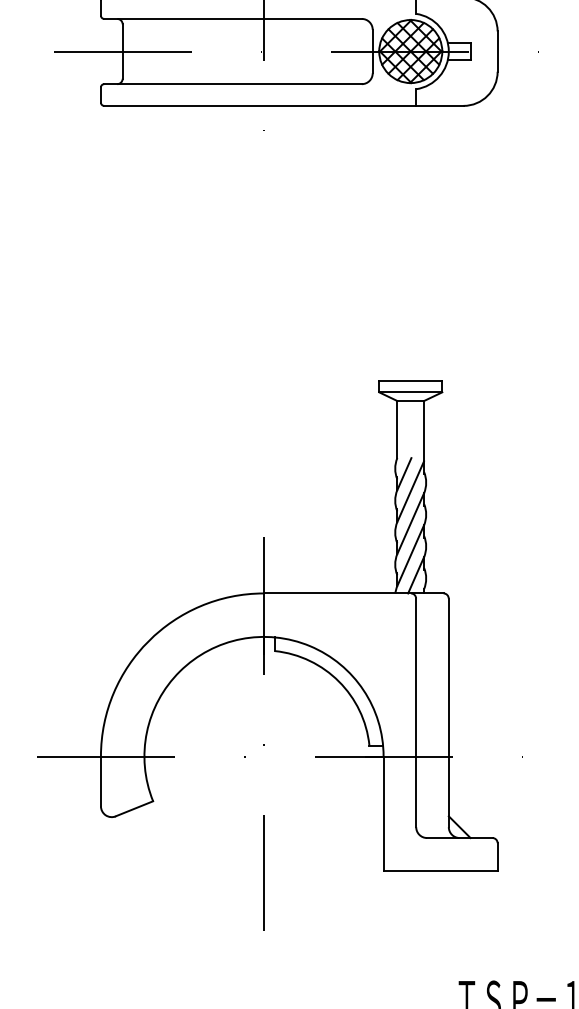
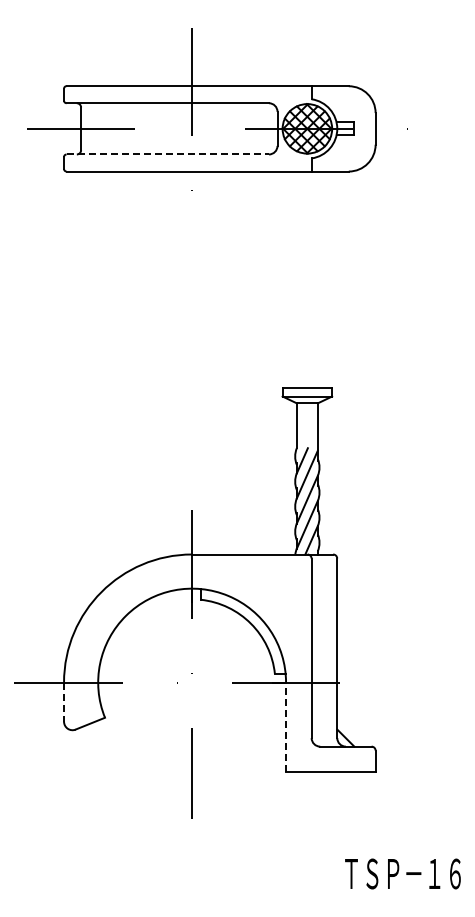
line: (233, 84) -> (168, 154), solid -> dashed
line: (101, 781) -> (64, 702), solid -> dashed
line: (384, 813) -> (286, 727), solid -> dashed

